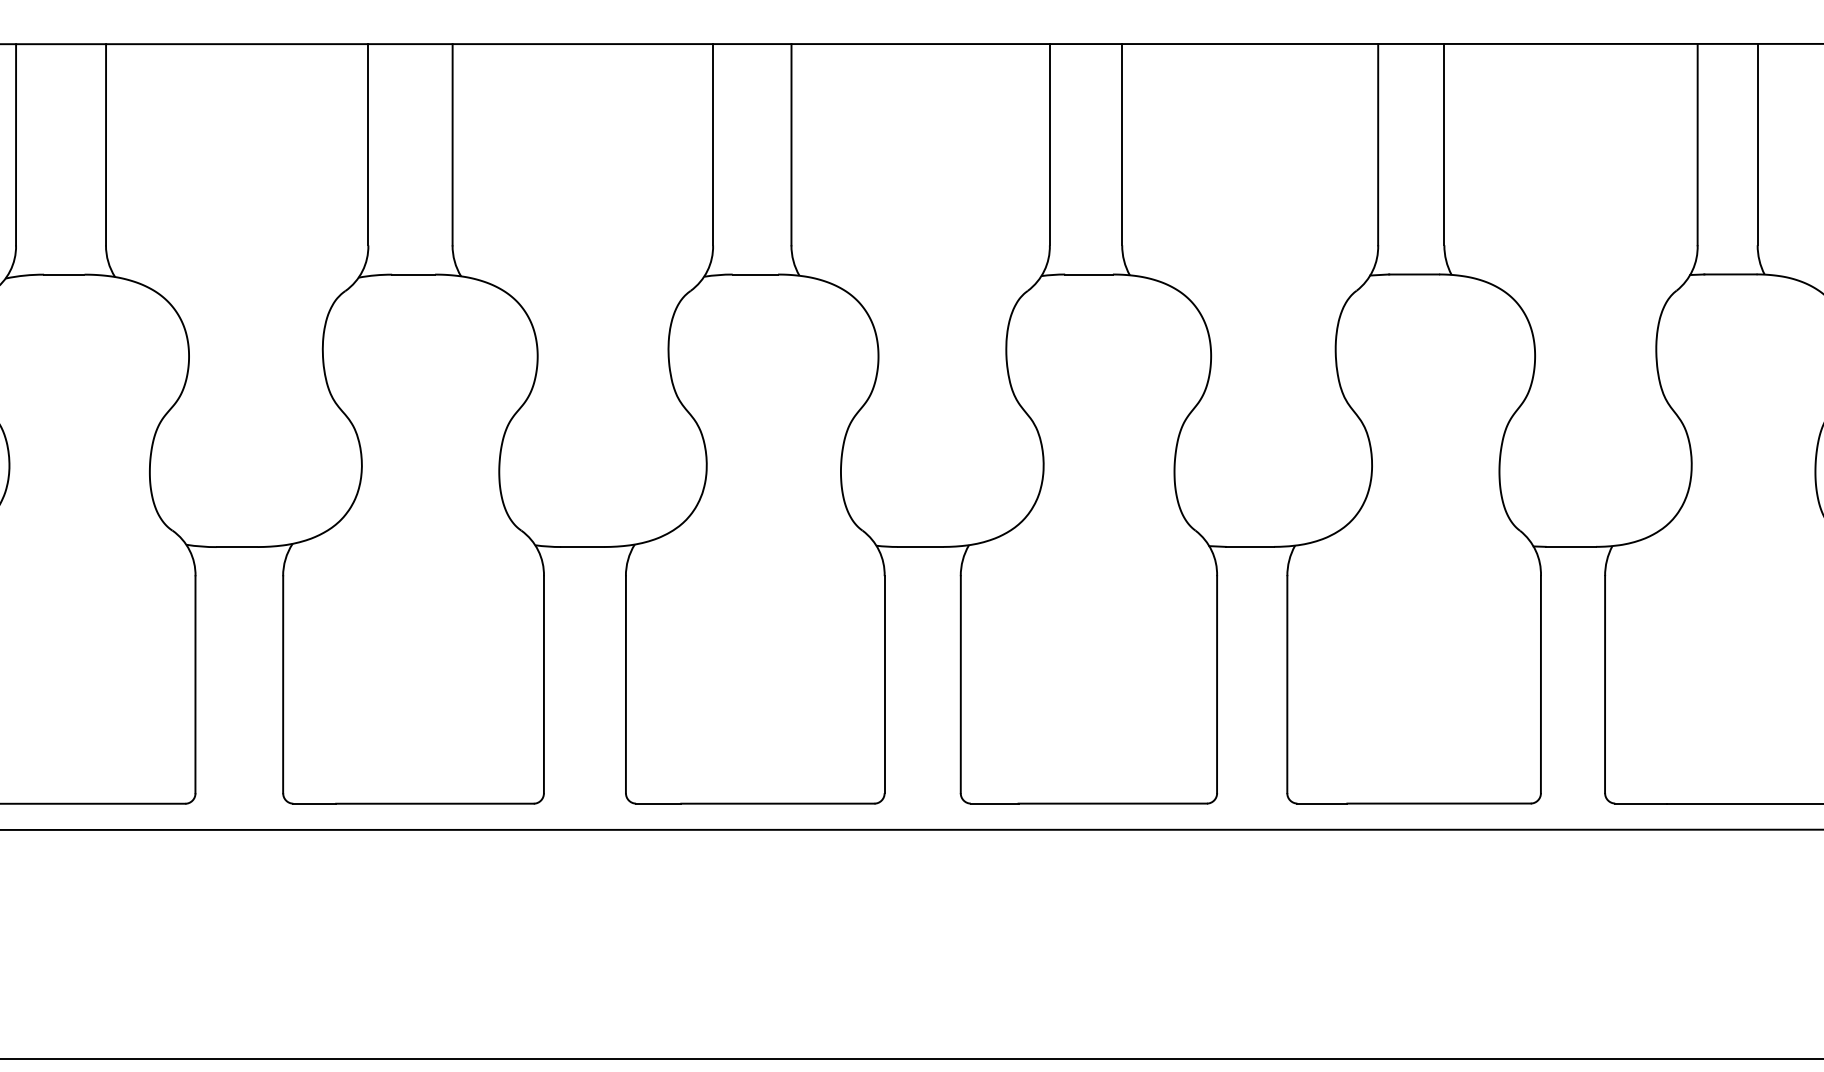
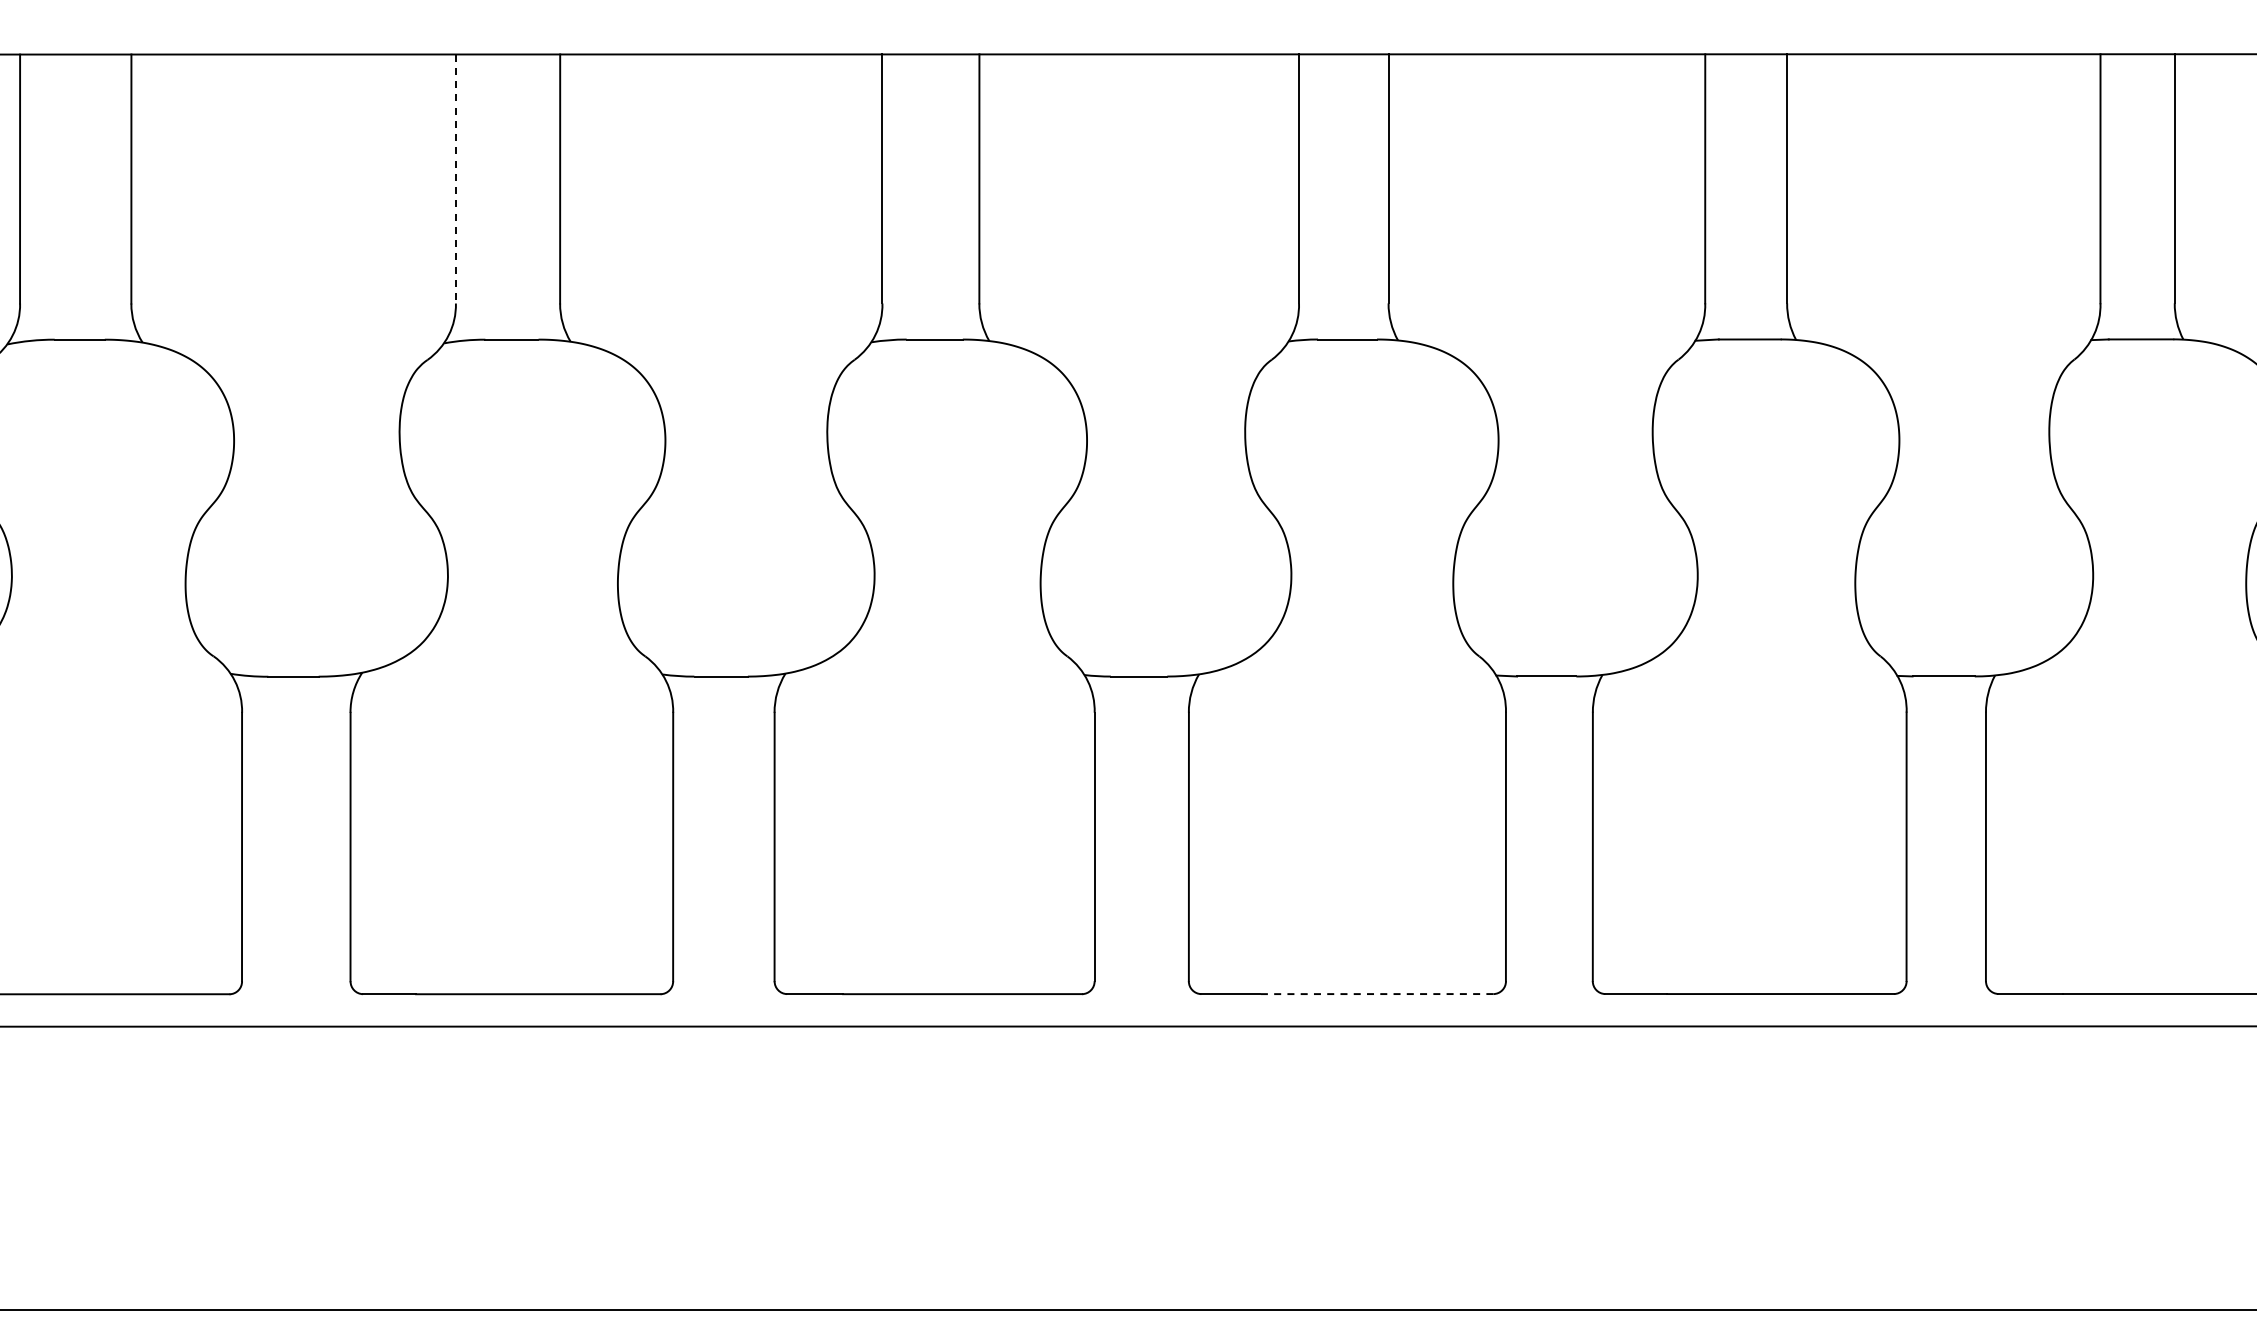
line: (368, 145) -> (455, 179), solid -> dashed
line: (1112, 803) -> (1376, 994), solid -> dashed

